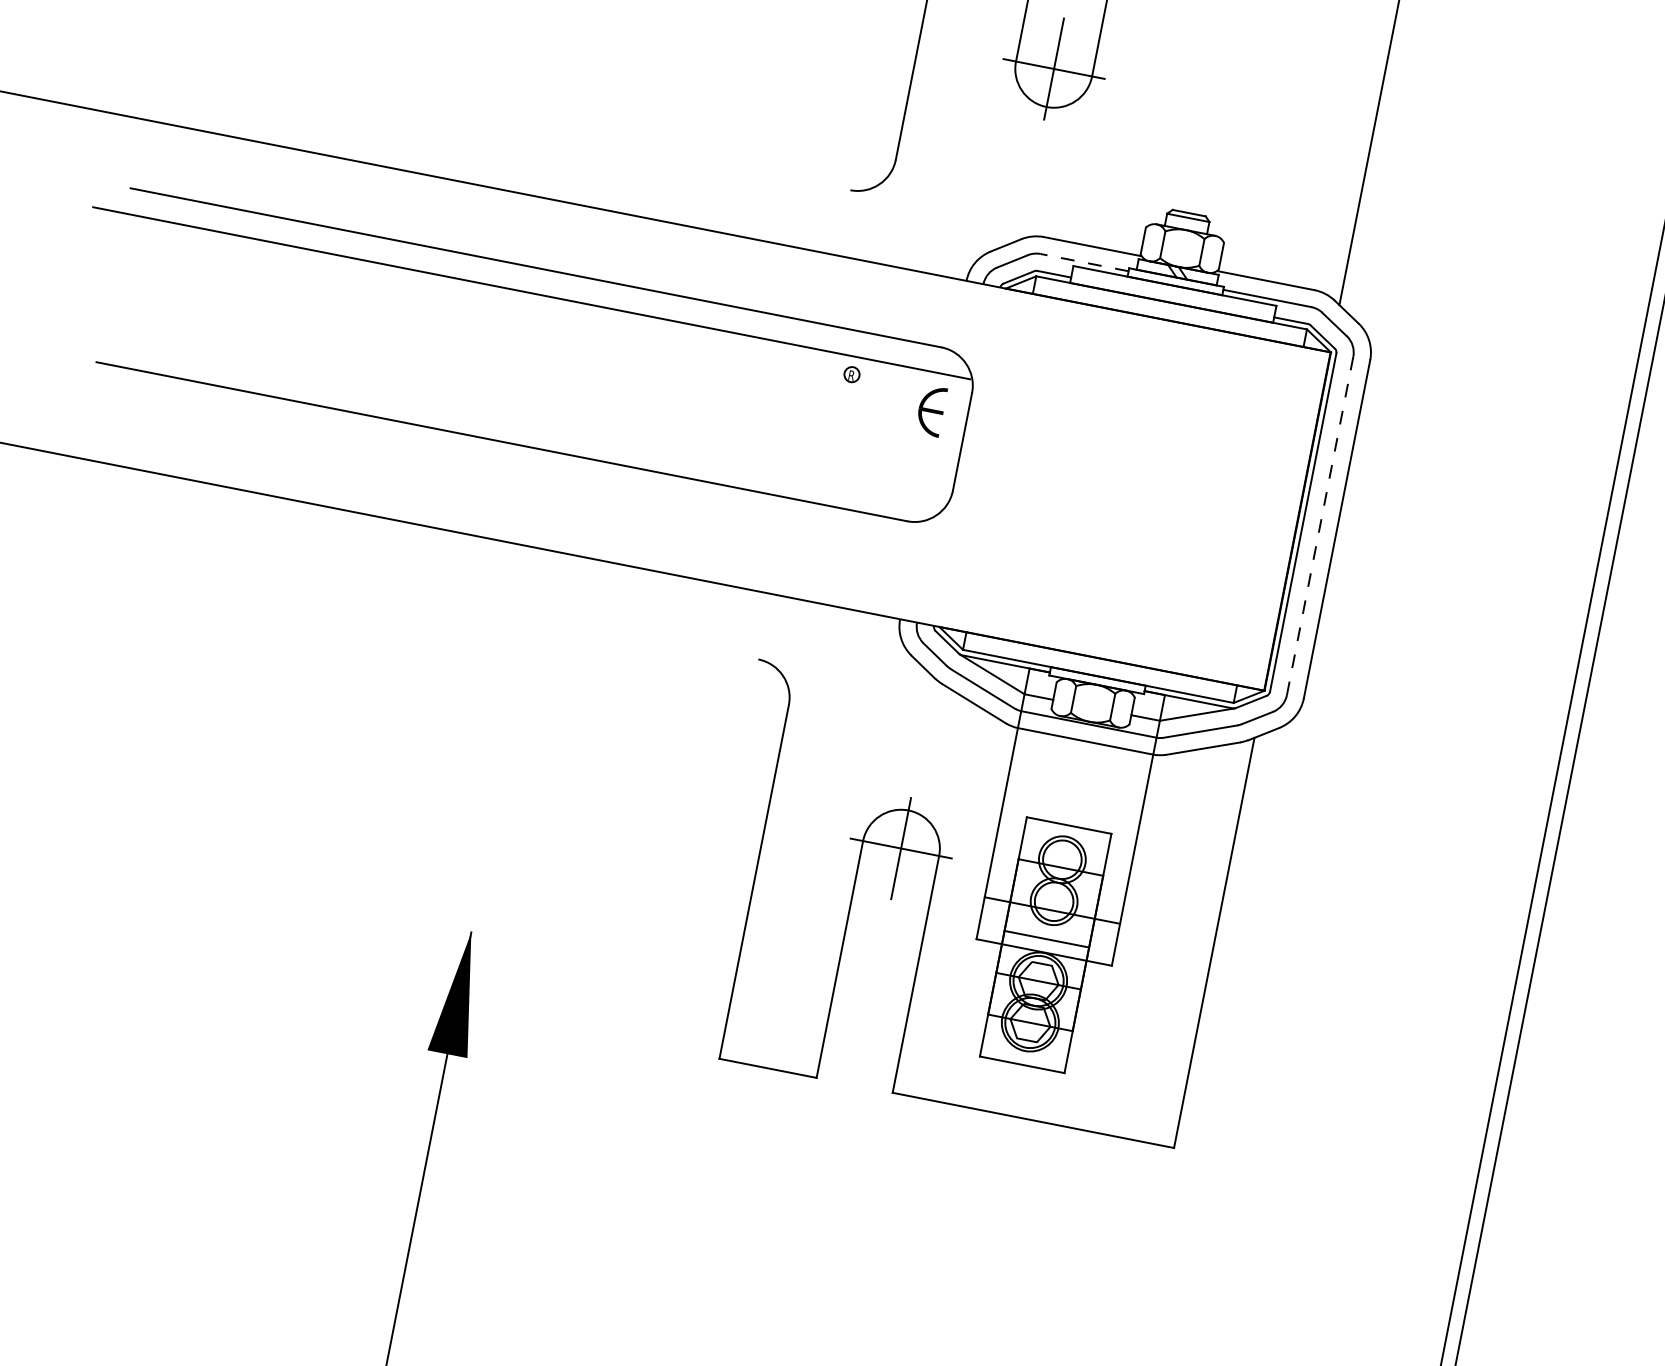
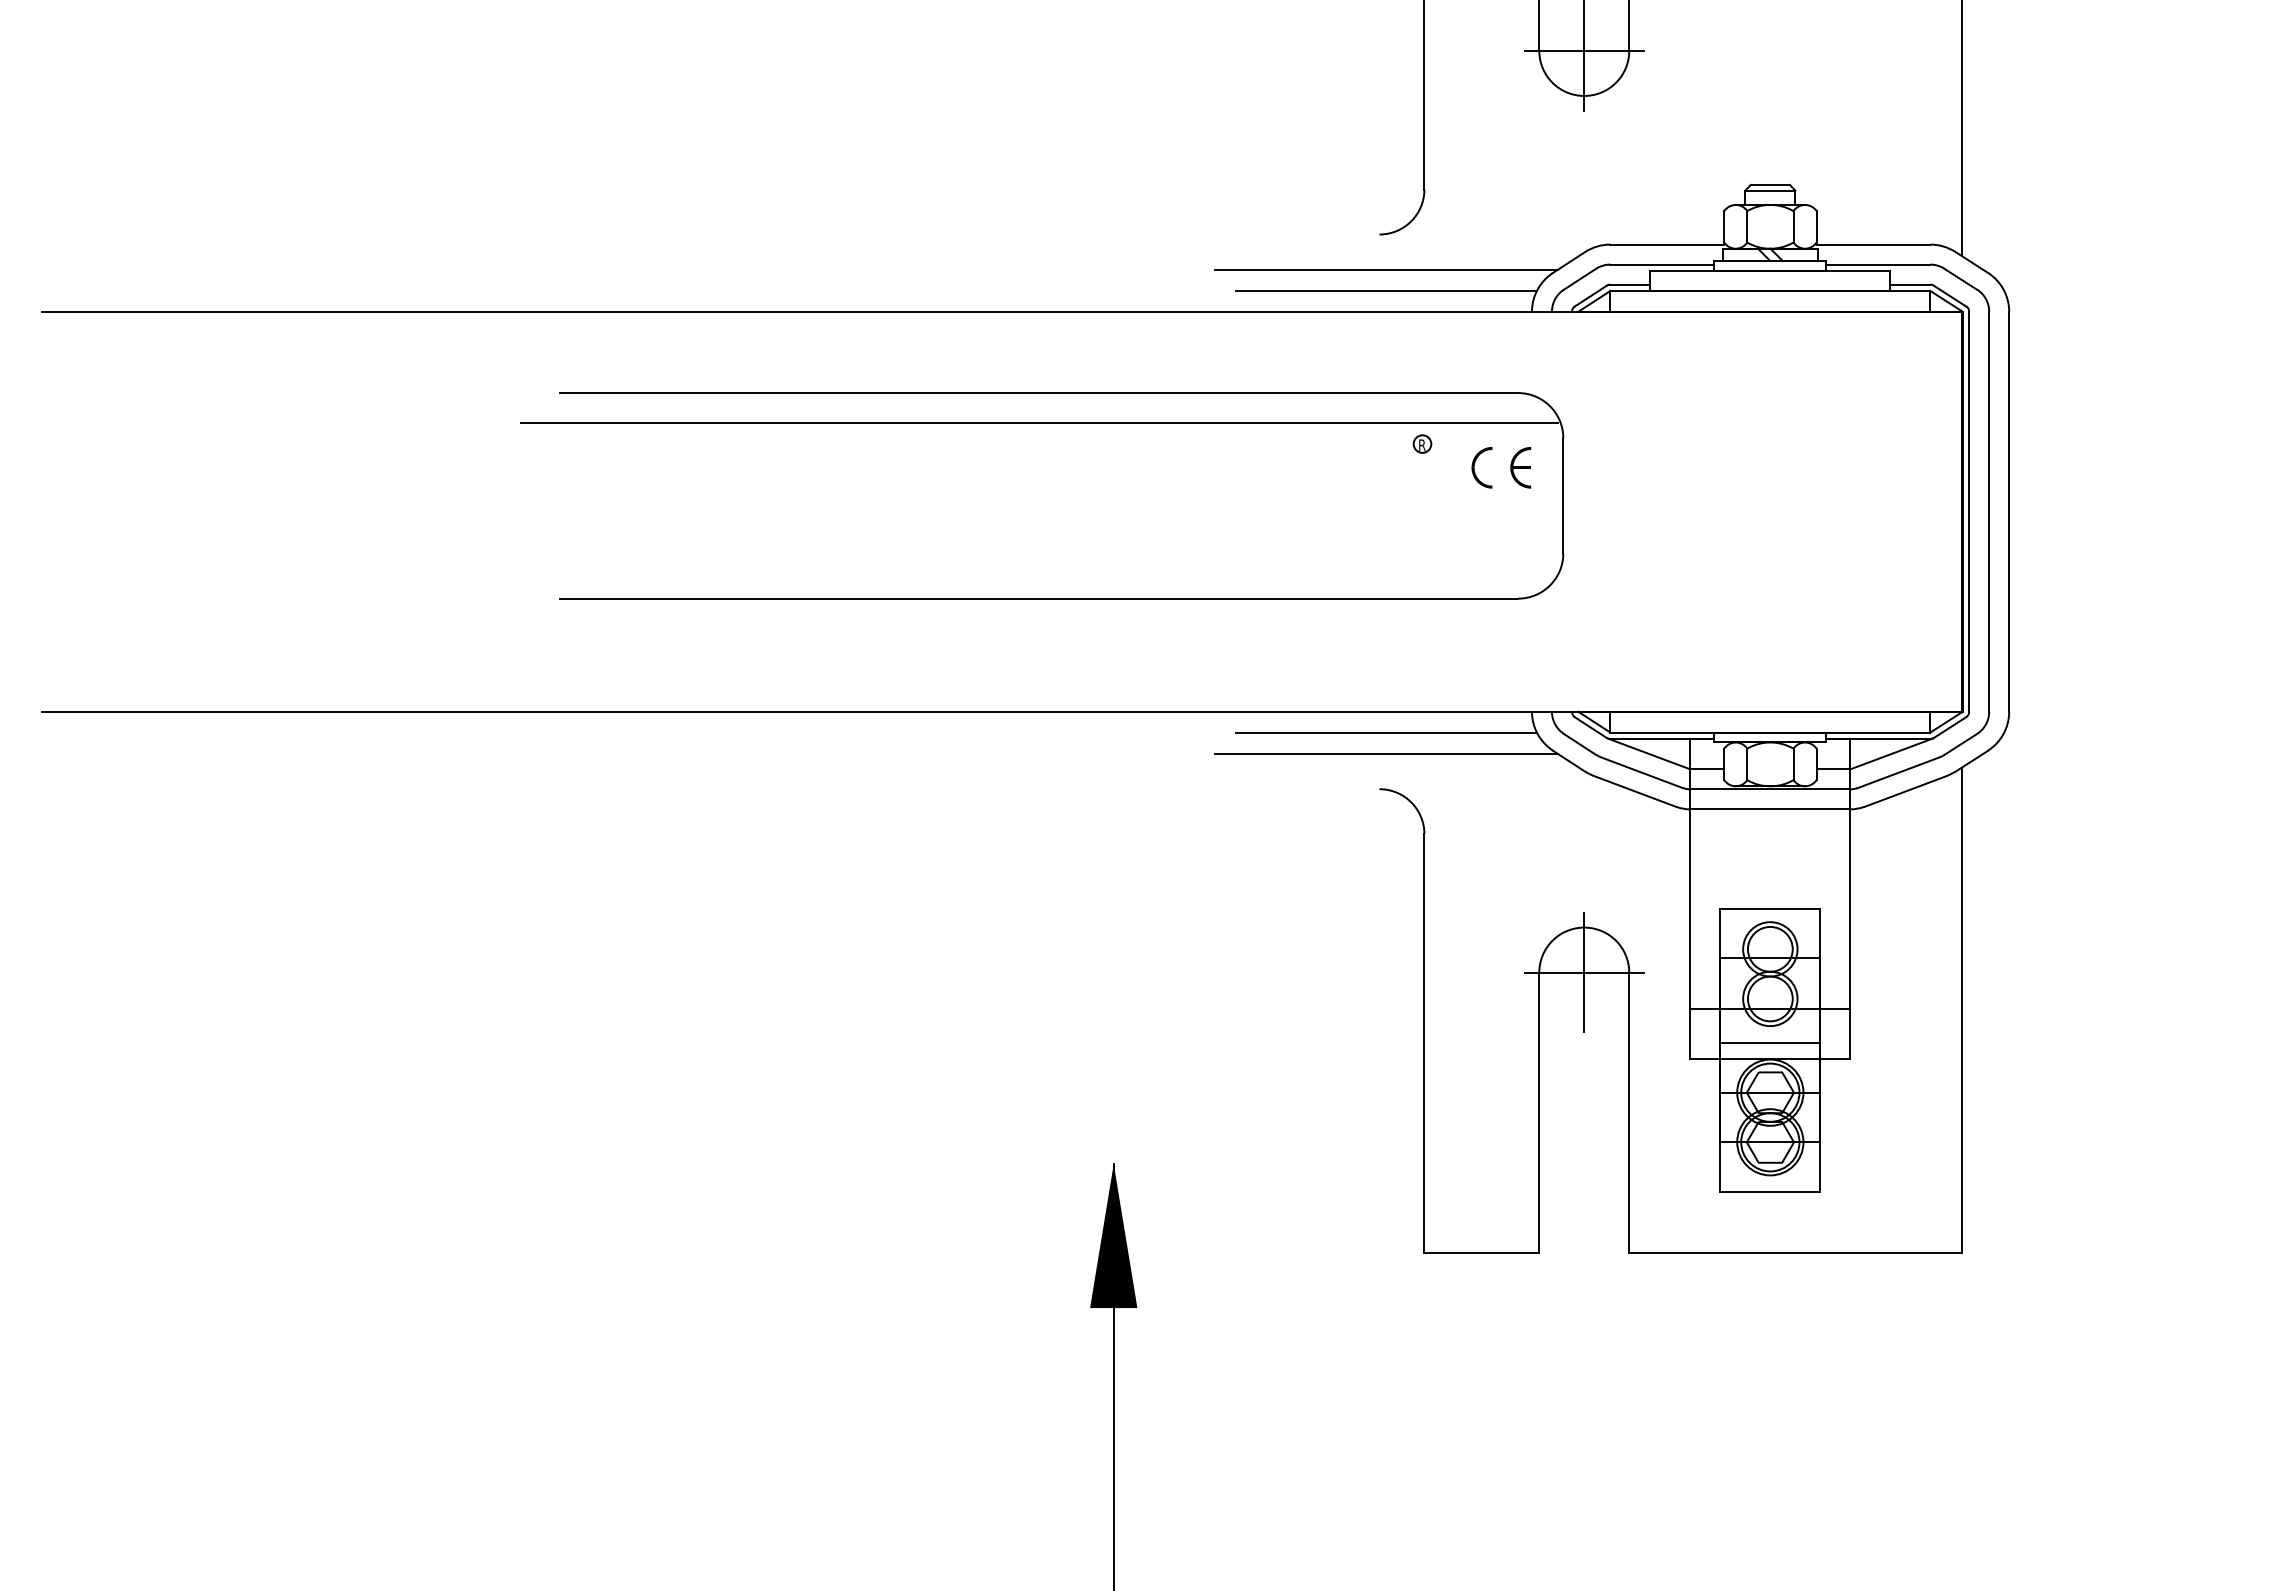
line: (850, 221) -> (1386, 269), added
line: (847, 238) -> (1386, 290), added
line: (1084, 262) -> (1662, 264), dashed -> solid
part: (892, 403) -> (1474, 467), added
part: (931, 410) -> (1520, 467), size x0.71
line: (1320, 525) -> (1989, 511), dashed -> solid
line: (773, 612) -> (1386, 732), added
line: (770, 631) -> (1386, 754), added

